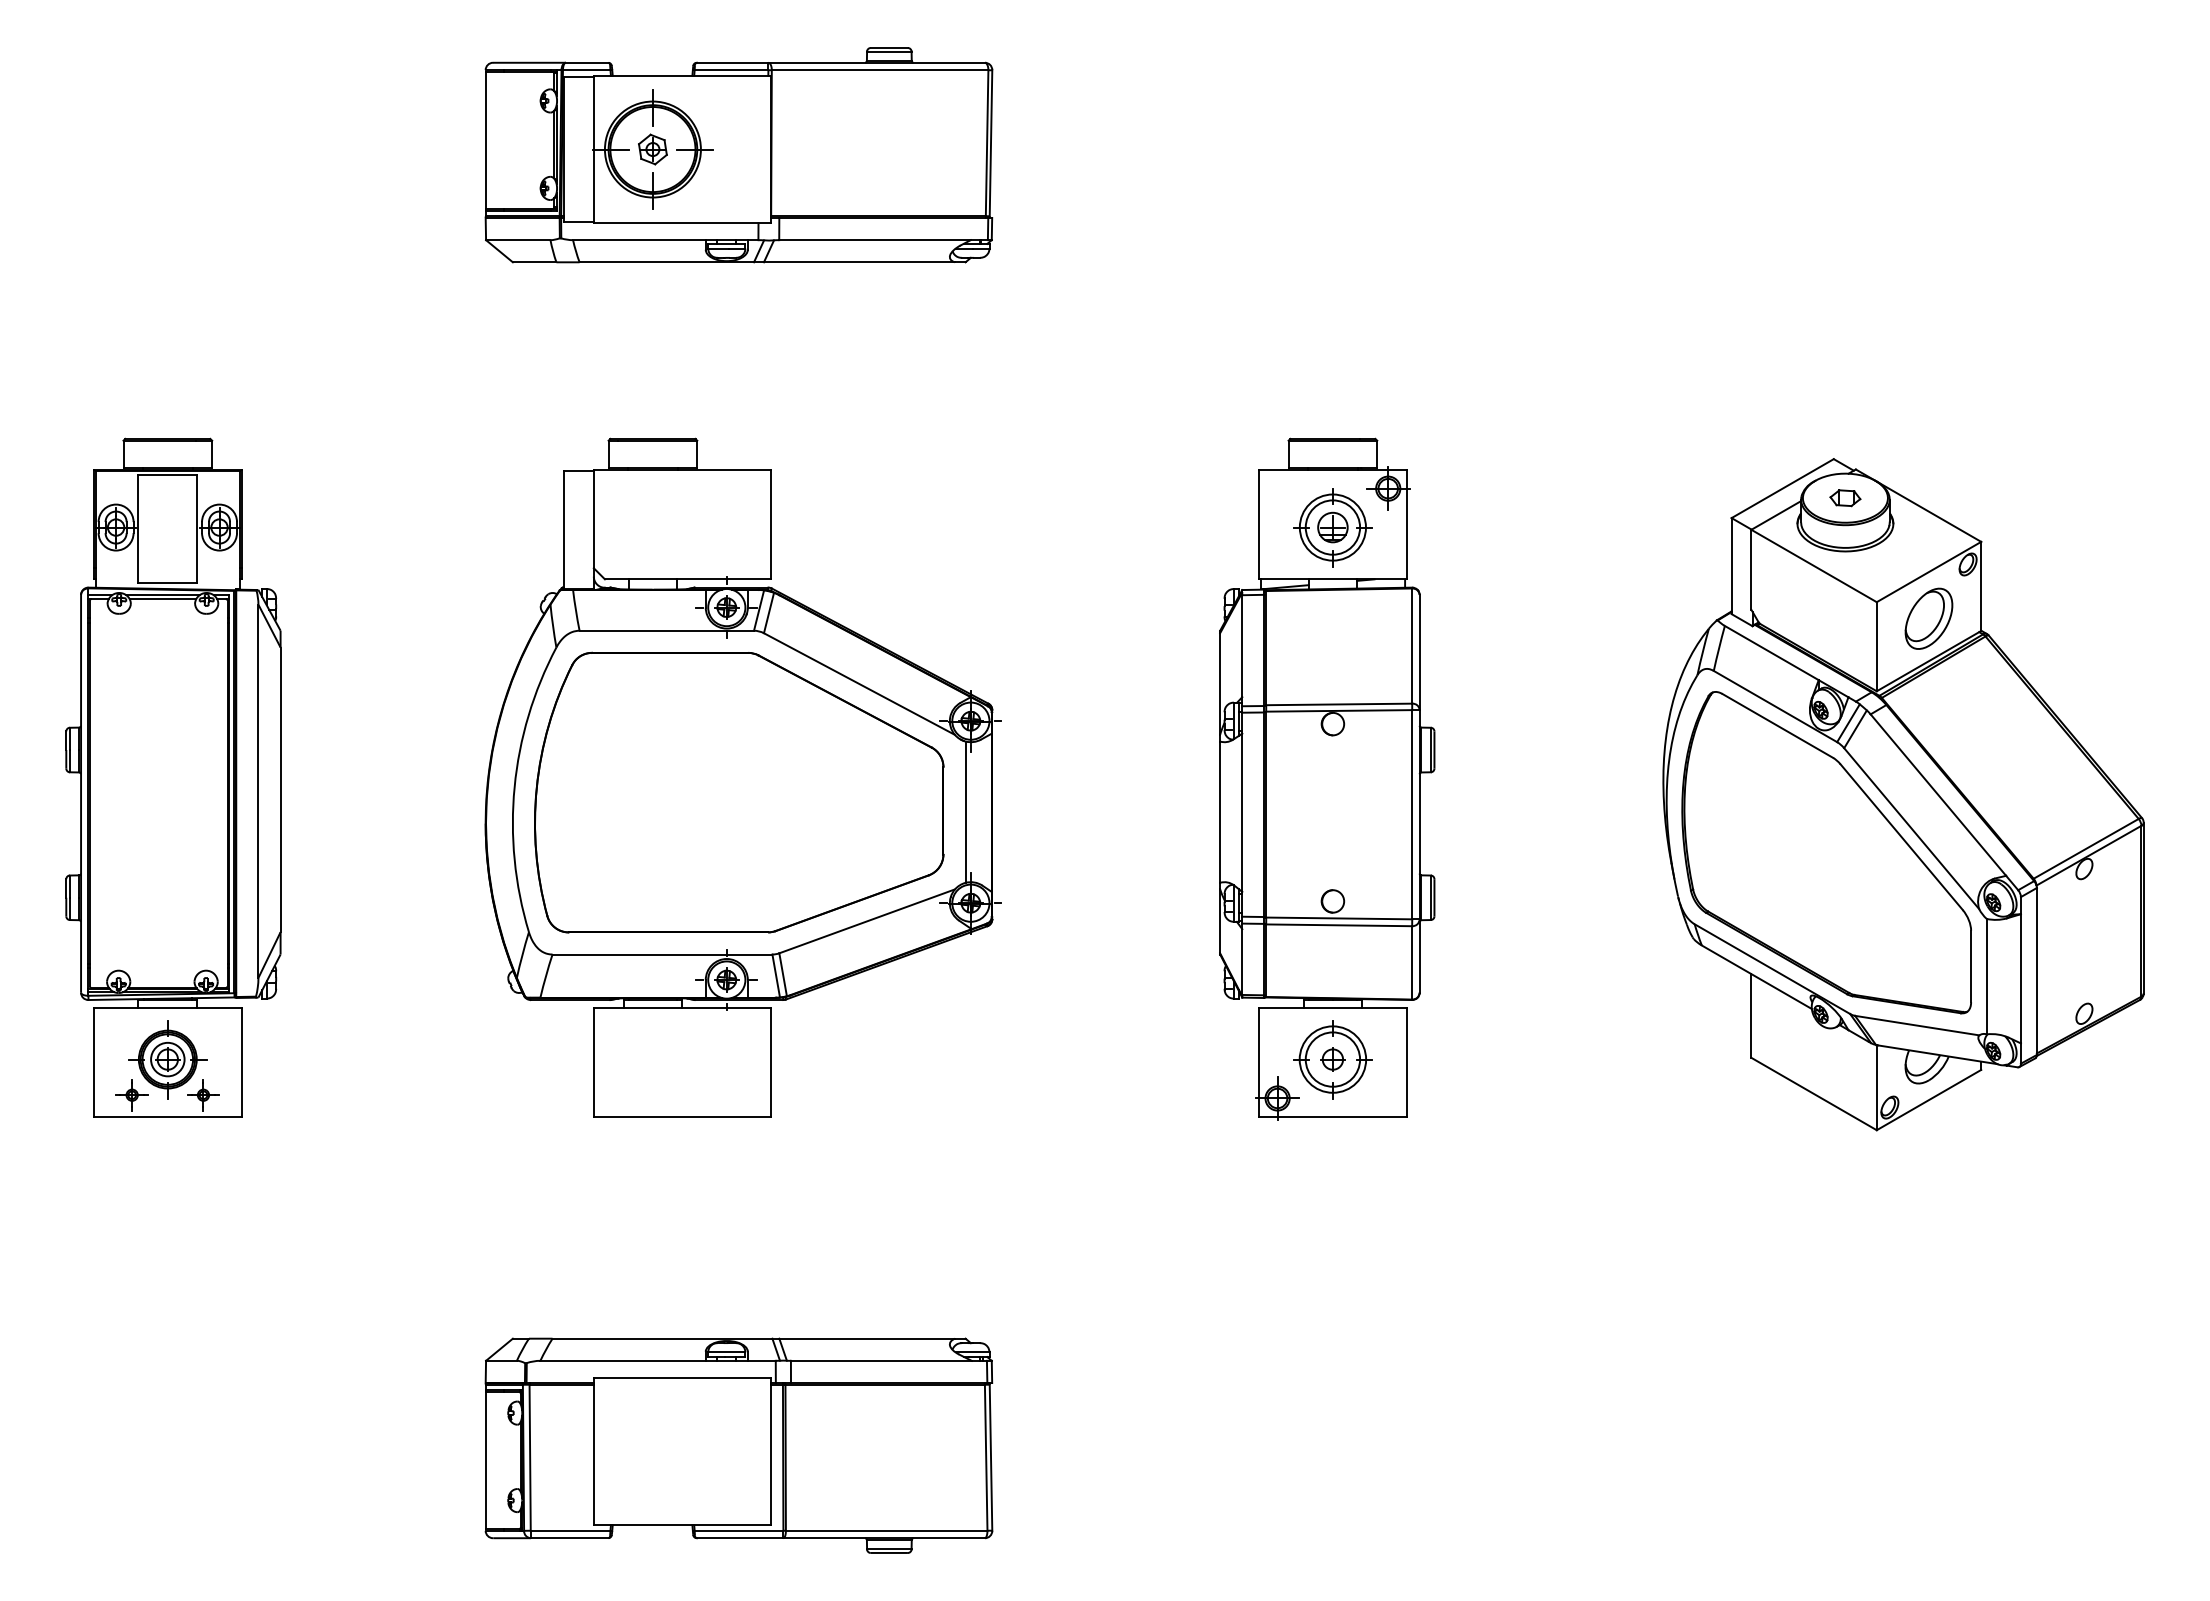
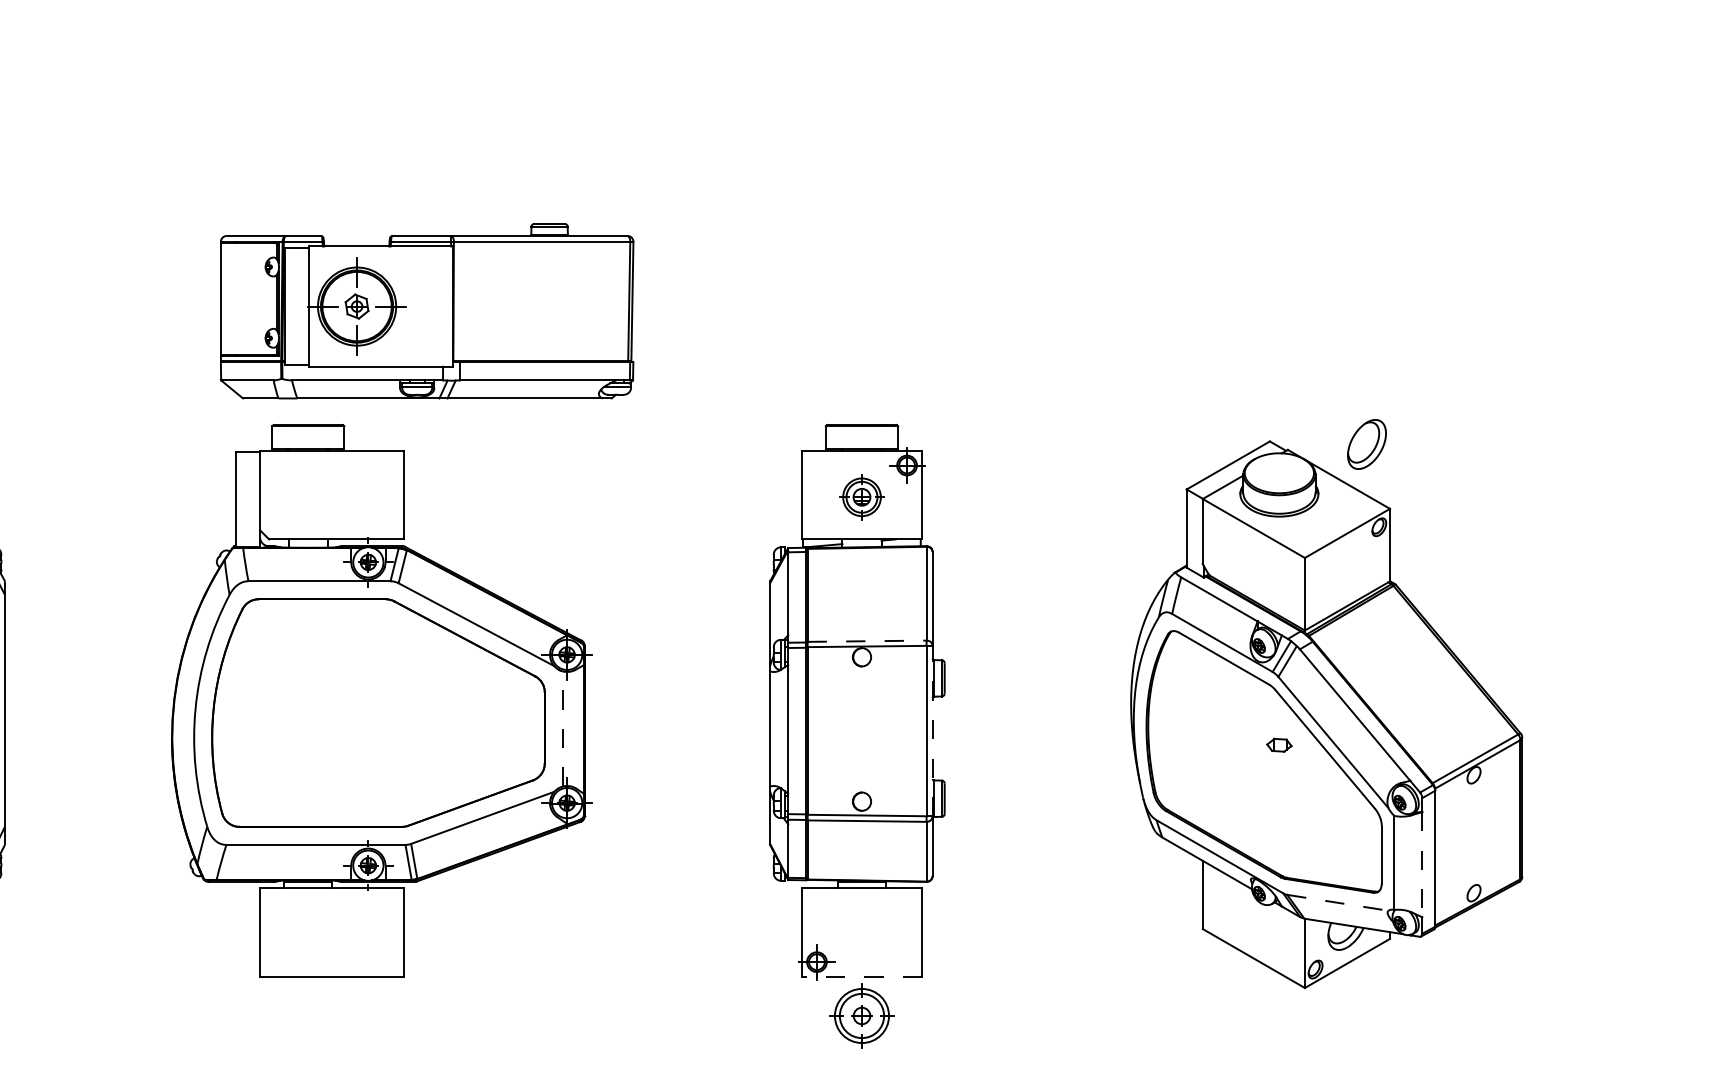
part: (738, 155) -> (426, 311), moved
part: (1845, 498) -> (1279, 745), moved
part: (1332, 527) -> (861, 497), size x0.7
part: (1928, 618) -> (1366, 444), moved
line: (1339, 704) -> (867, 641), solid -> dashed
line: (965, 812) -> (562, 729), solid -> dashed
line: (1419, 814) -> (932, 730), solid -> dashed
line: (2020, 978) -> (1421, 864), solid -> dashed
line: (1917, 1025) -> (1338, 902), solid -> dashed
part: (1332, 1059) -> (861, 1015), moved
line: (1332, 1116) -> (861, 976), solid -> dashed

